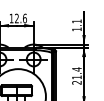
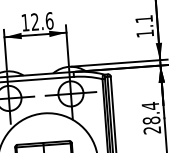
text: (76, 77) -> (150, 120), 21.4 -> 28.4

